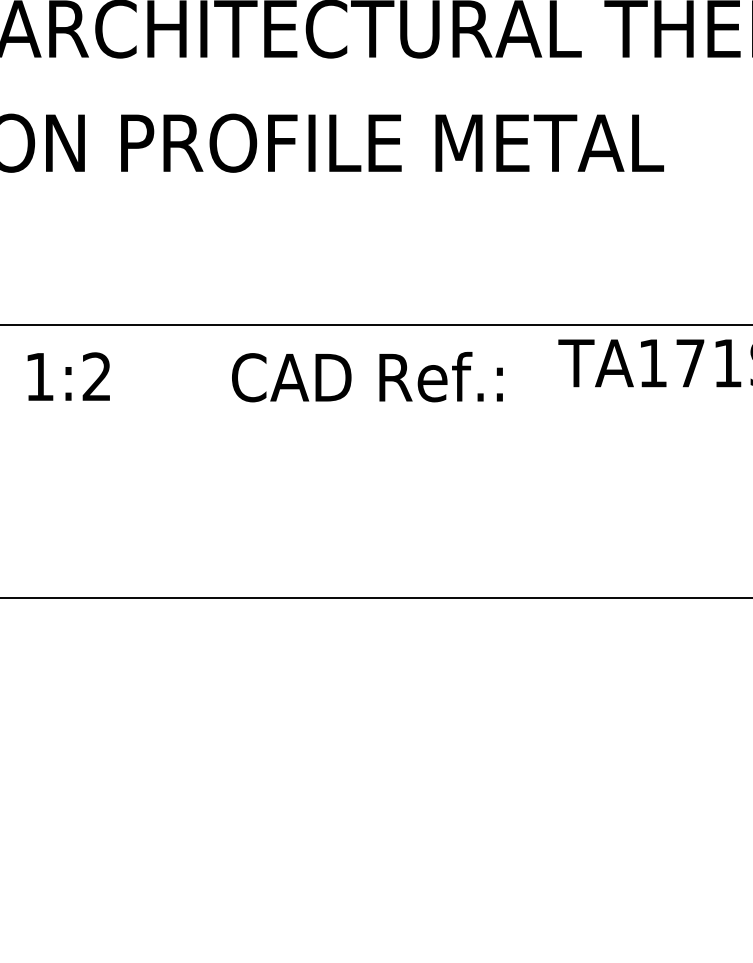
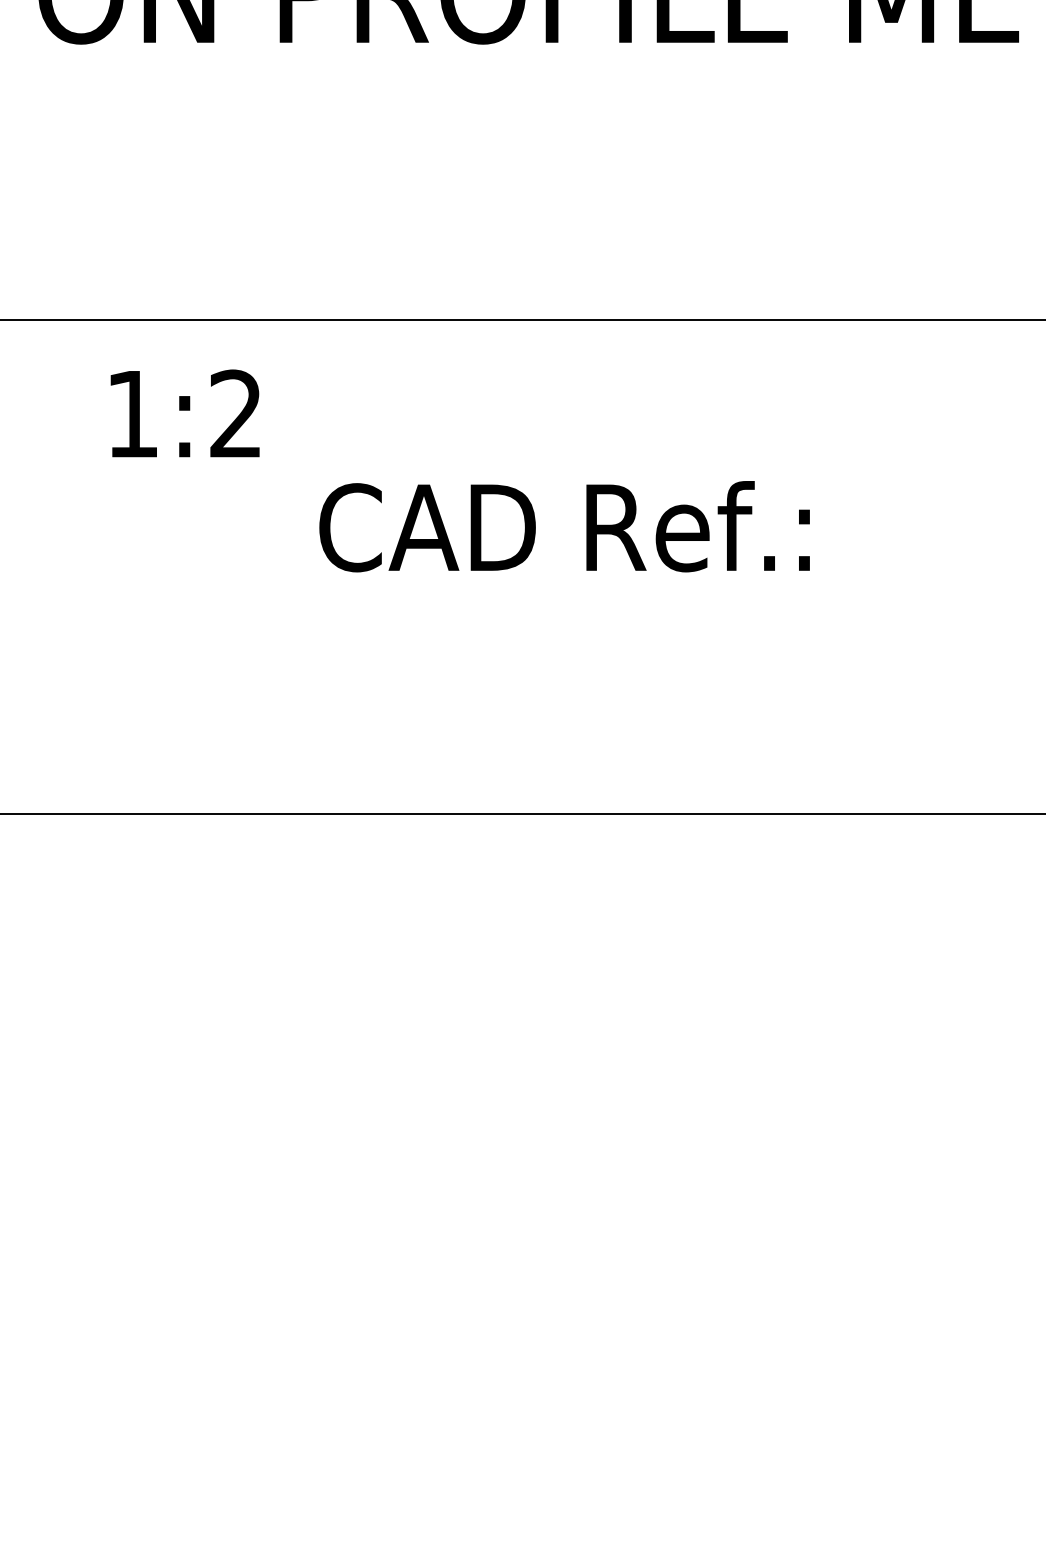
text: (367, 377) -> (564, 527), moved

